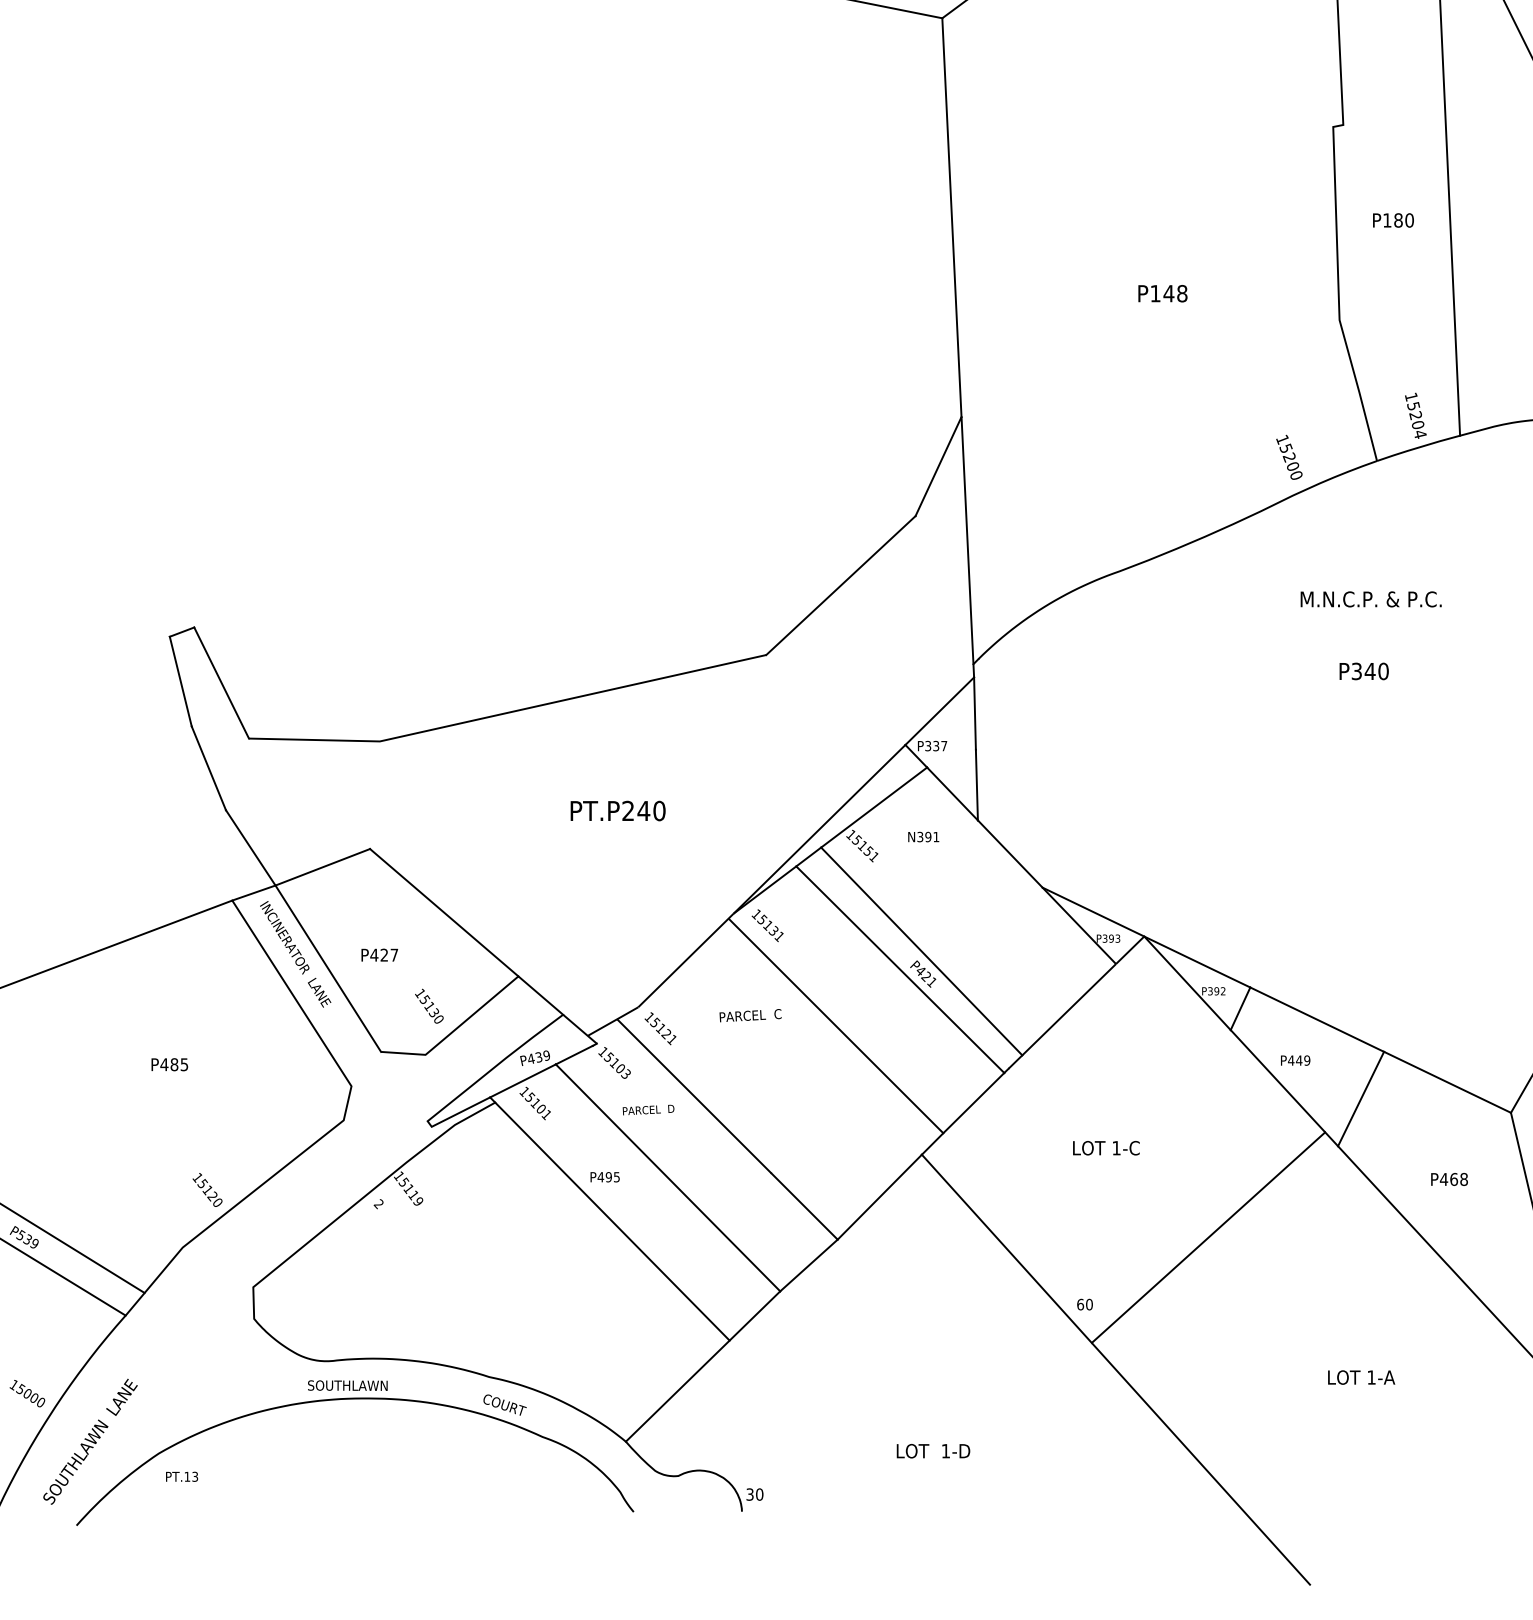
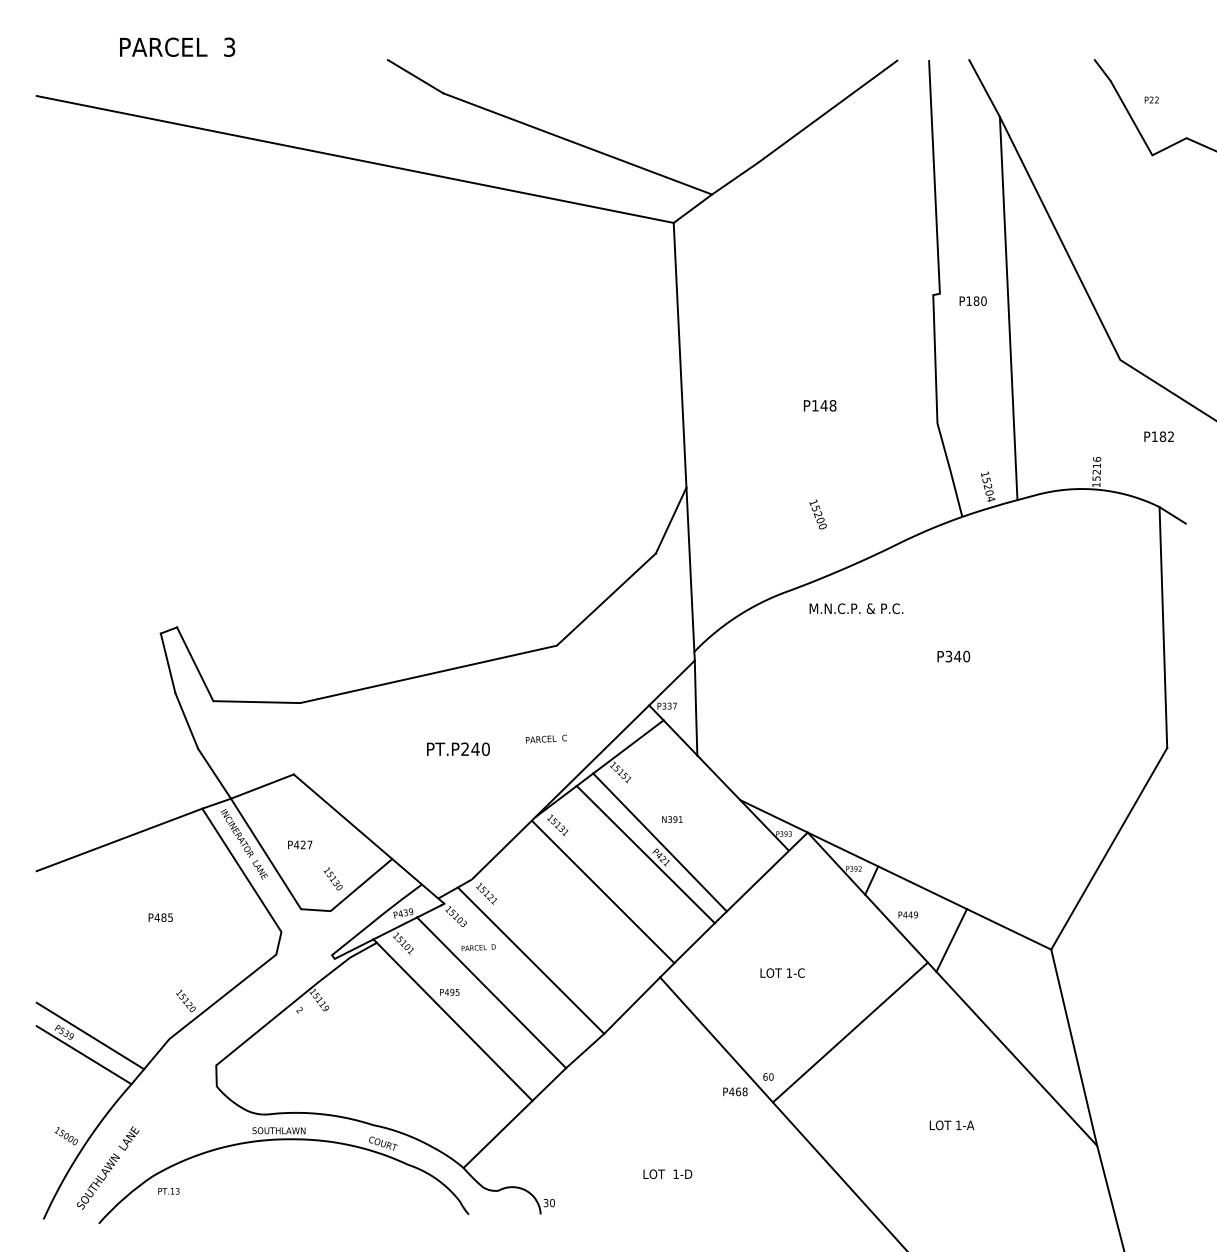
text: (1392, 219) -> (972, 300), moved
text: (1288, 457) -> (817, 514), moved
text: (1371, 599) -> (856, 608), moved
text: (923, 836) -> (672, 819), moved
text: (749, 1014) -> (545, 738), moved
text: (1449, 1178) -> (735, 1091), moved

